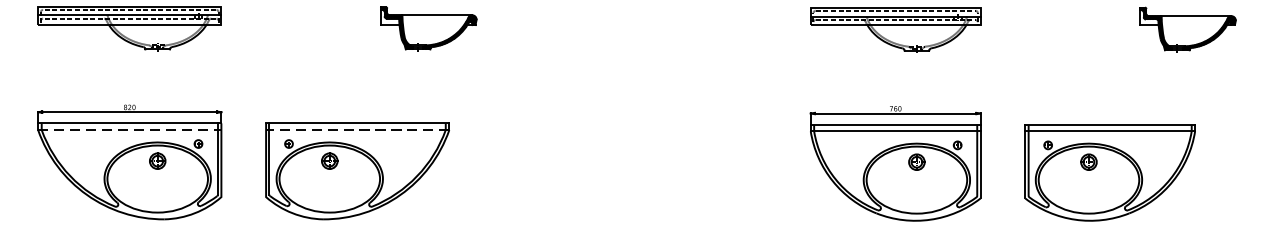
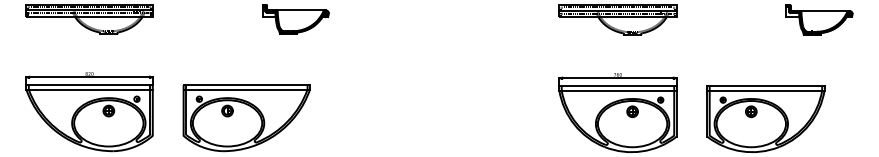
line: (131, 129) -> (90, 89), dashed -> solid
line: (357, 129) -> (246, 89), dashed -> solid

